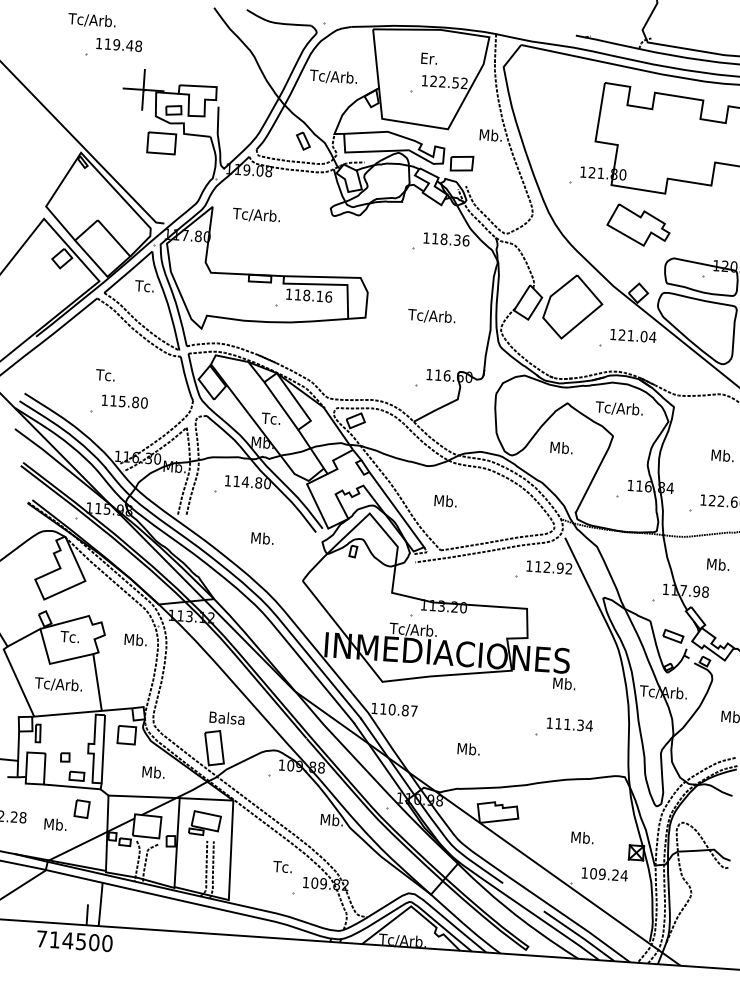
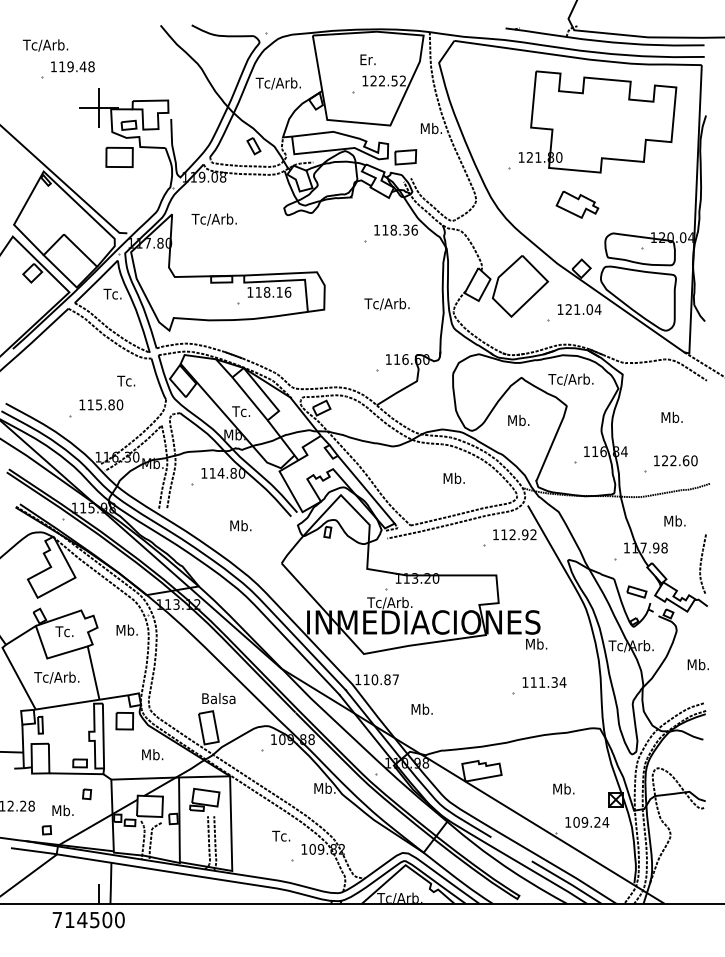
part: (638, 225) -> (577, 204), size x0.7
text: (105, 374) -> (126, 380), moved
text: (445, 500) -> (453, 477), moved
text: (468, 748) -> (421, 708), moved
part: (64, 757) -> (46, 830), moved
part: (81, 809) -> (86, 794), size x0.6

